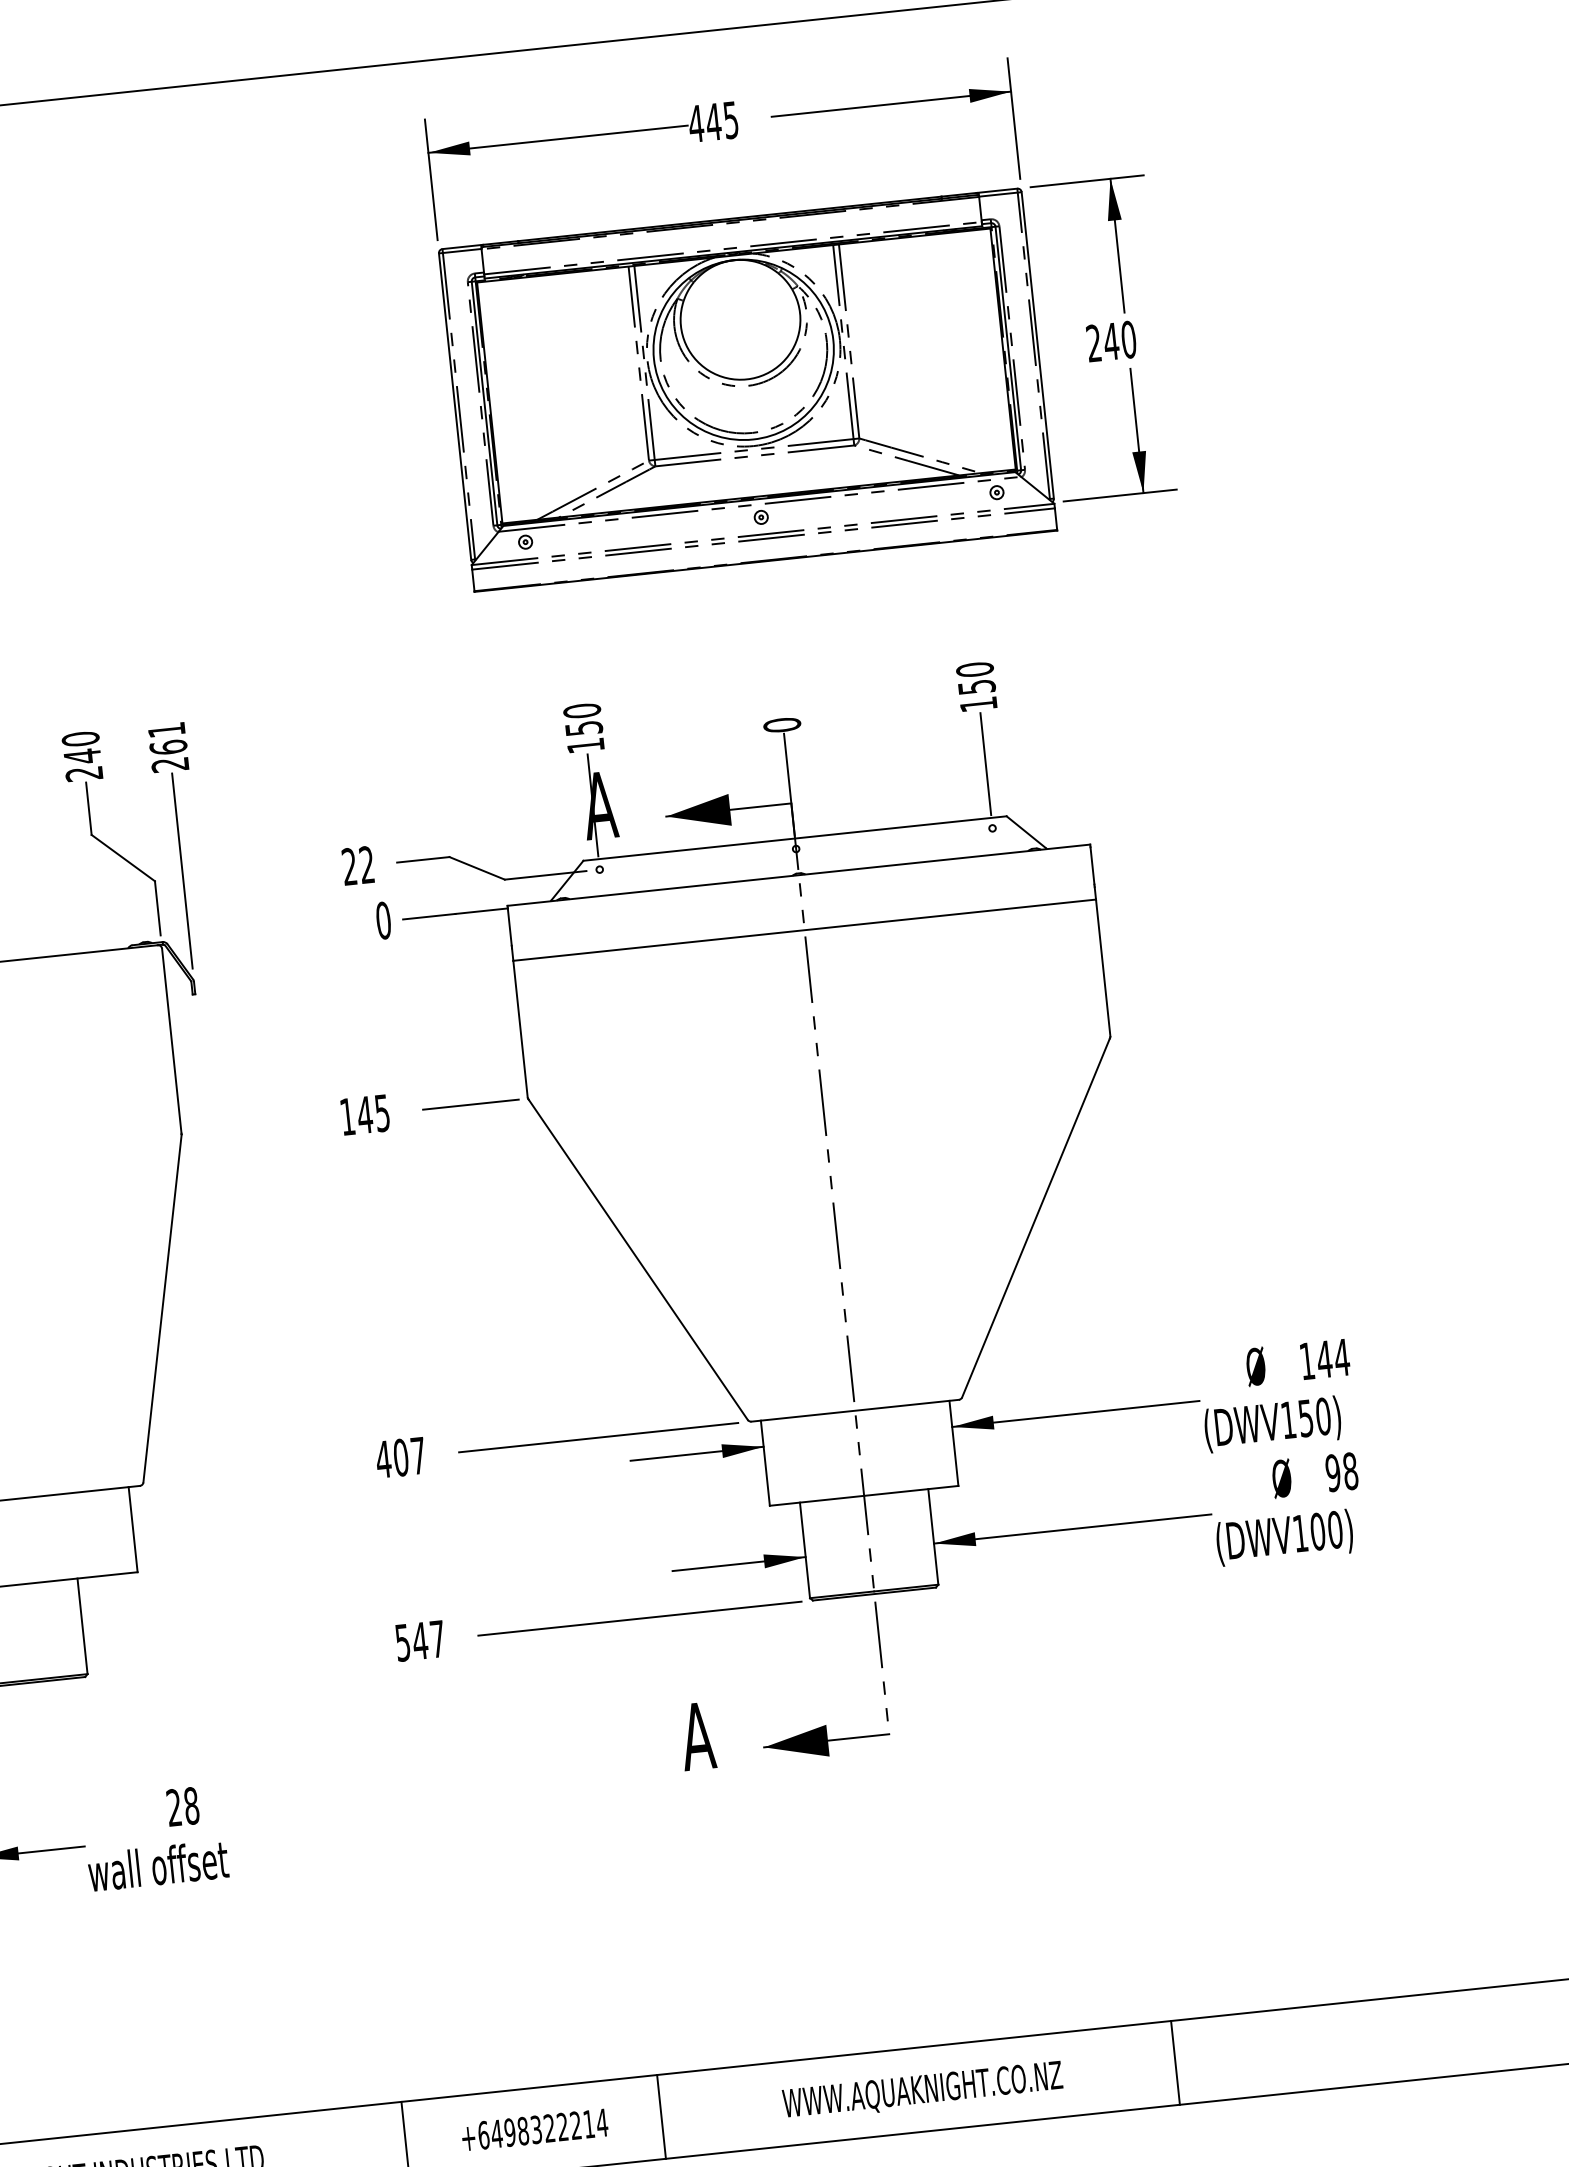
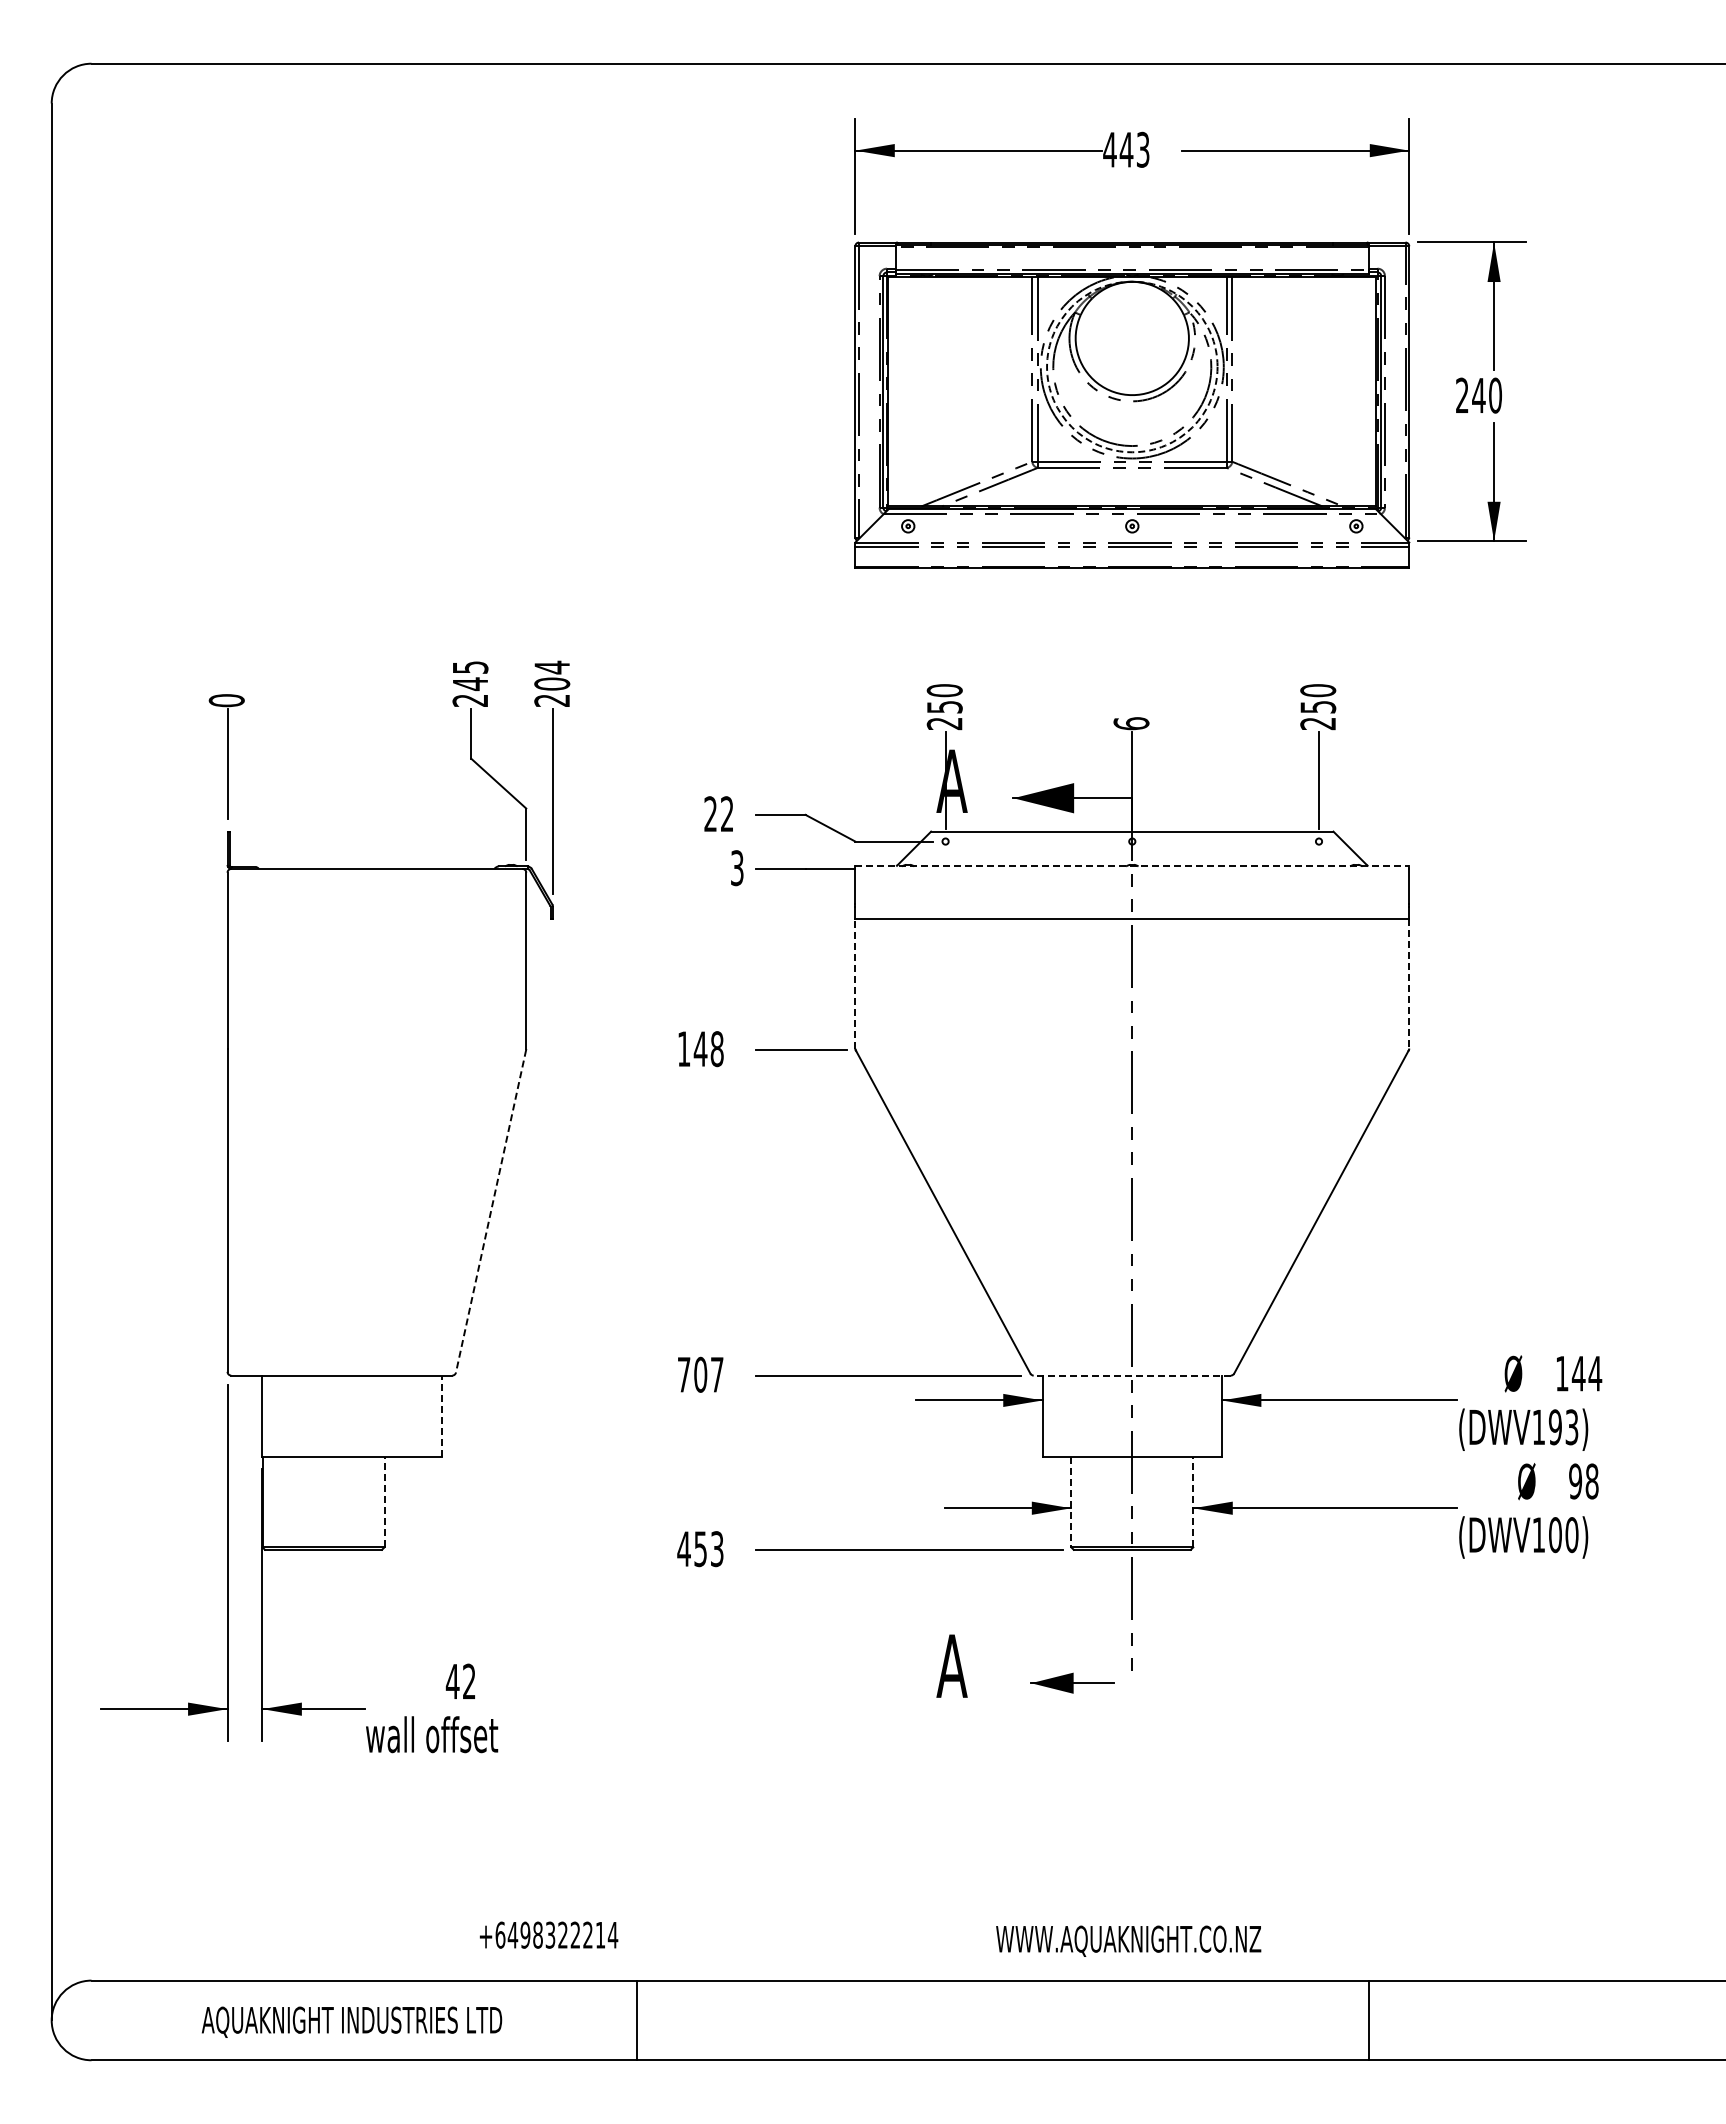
text: (731, 119) -> (1143, 149), 445 -> 443
circle: (743, 349) -> (1132, 366), solid -> dashed
text: (977, 704) -> (1317, 723), 150 -> 250
text: (782, 724) -> (1131, 723), 0 -> 6
text: (167, 738) -> (552, 675), 261 -> 204
text: (80, 739) -> (470, 667), 240 -> 245
text: (585, 745) -> (944, 723), 150 -> 250
line: (799, 875) -> (1132, 866), solid -> dashed
text: (382, 921) -> (736, 868), 0 -> 3
line: (1103, 967) -> (1409, 983), solid -> dashed
line: (520, 1028) -> (855, 983), solid -> dashed
text: (381, 1113) -> (716, 1049), 145 -> 148
line: (161, 1309) -> (490, 1211), solid -> dashed
line: (855, 1410) -> (1132, 1375), solid -> dashed
text: (1314, 1417) -> (1563, 1427), (DWV150) -> (DWV193)
text: (382, 1459) -> (683, 1374), 407 -> 707
line: (132, 1529) -> (441, 1415), solid -> dashed
line: (933, 1536) -> (1193, 1501), solid -> dashed
line: (805, 1550) -> (1071, 1502), solid -> dashed
line: (82, 1625) -> (384, 1501), solid -> dashed
text: (420, 1641) -> (700, 1549), 547 -> 453
part: (826, 1741) -> (1072, 1683), size x0.7
text: (182, 1806) -> (460, 1681), 28 -> 42
text: (922, 2090) -> (1128, 1940), moved
line: (661, 2116) -> (880, 2020), removed
text: (534, 2129) -> (548, 1934), moved

